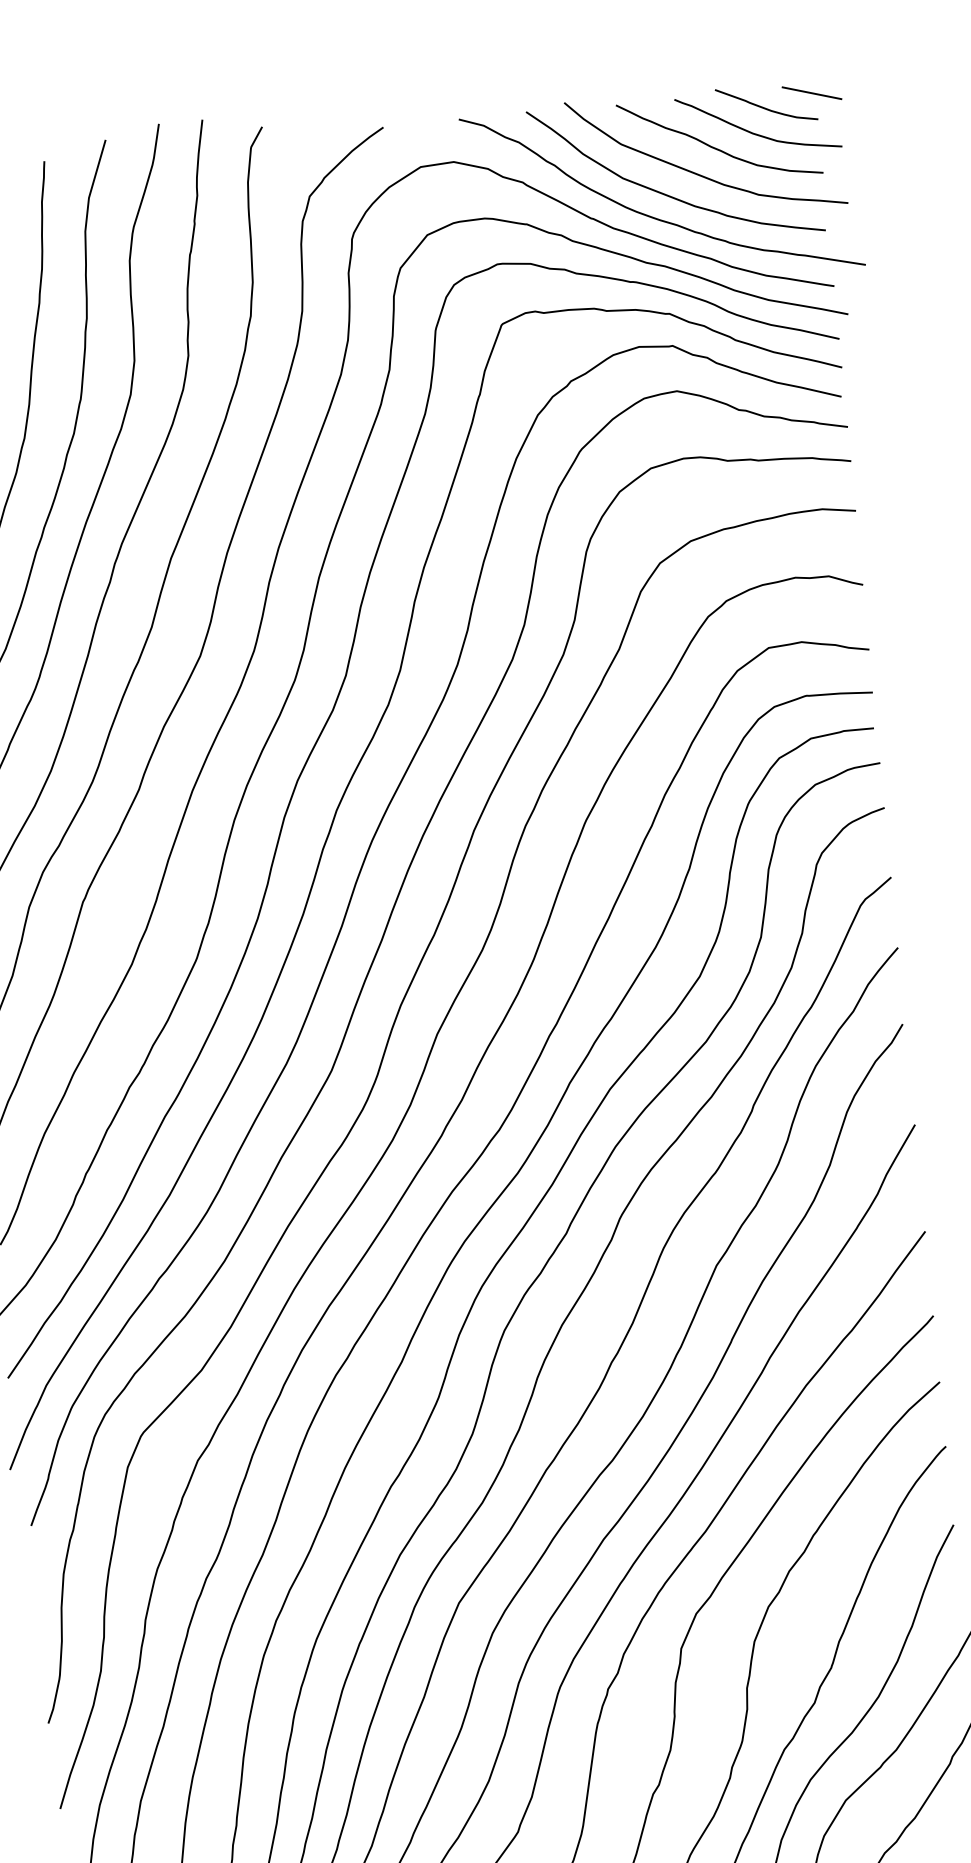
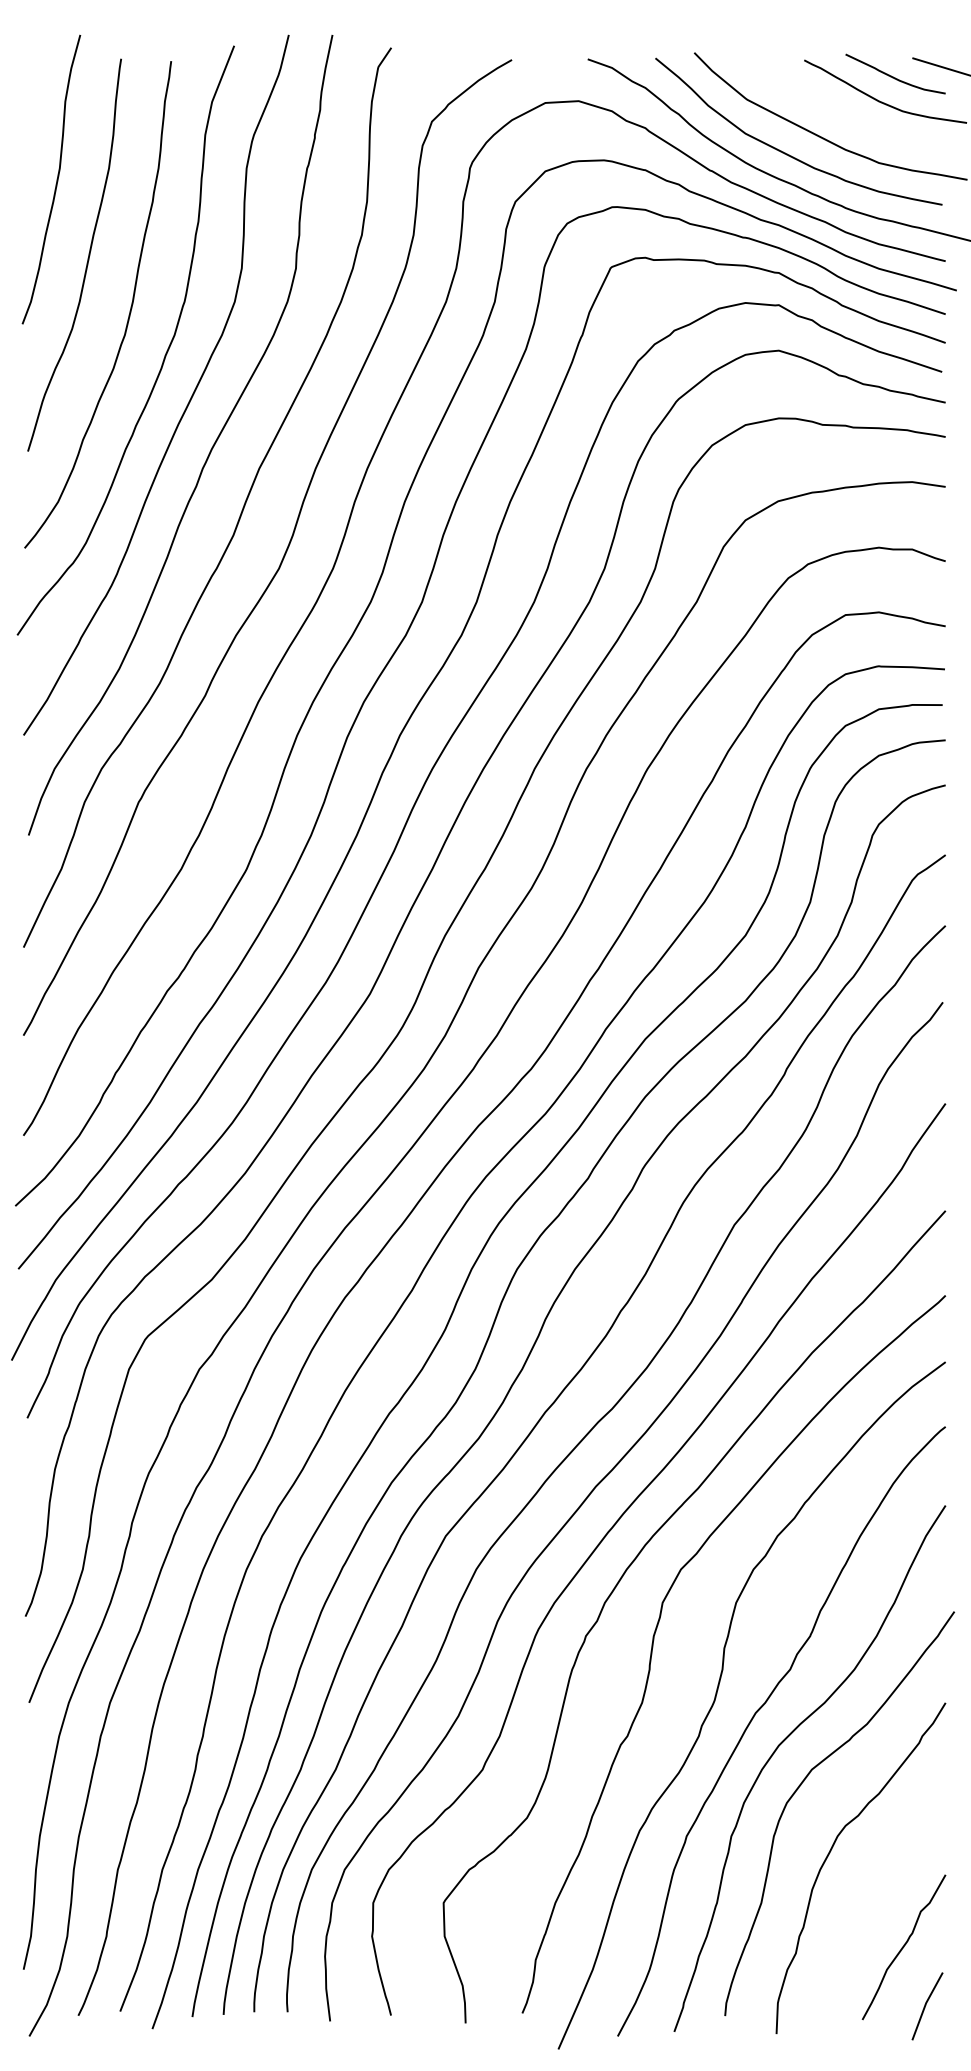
curve: (715, 147) -> (840, 111), removed

